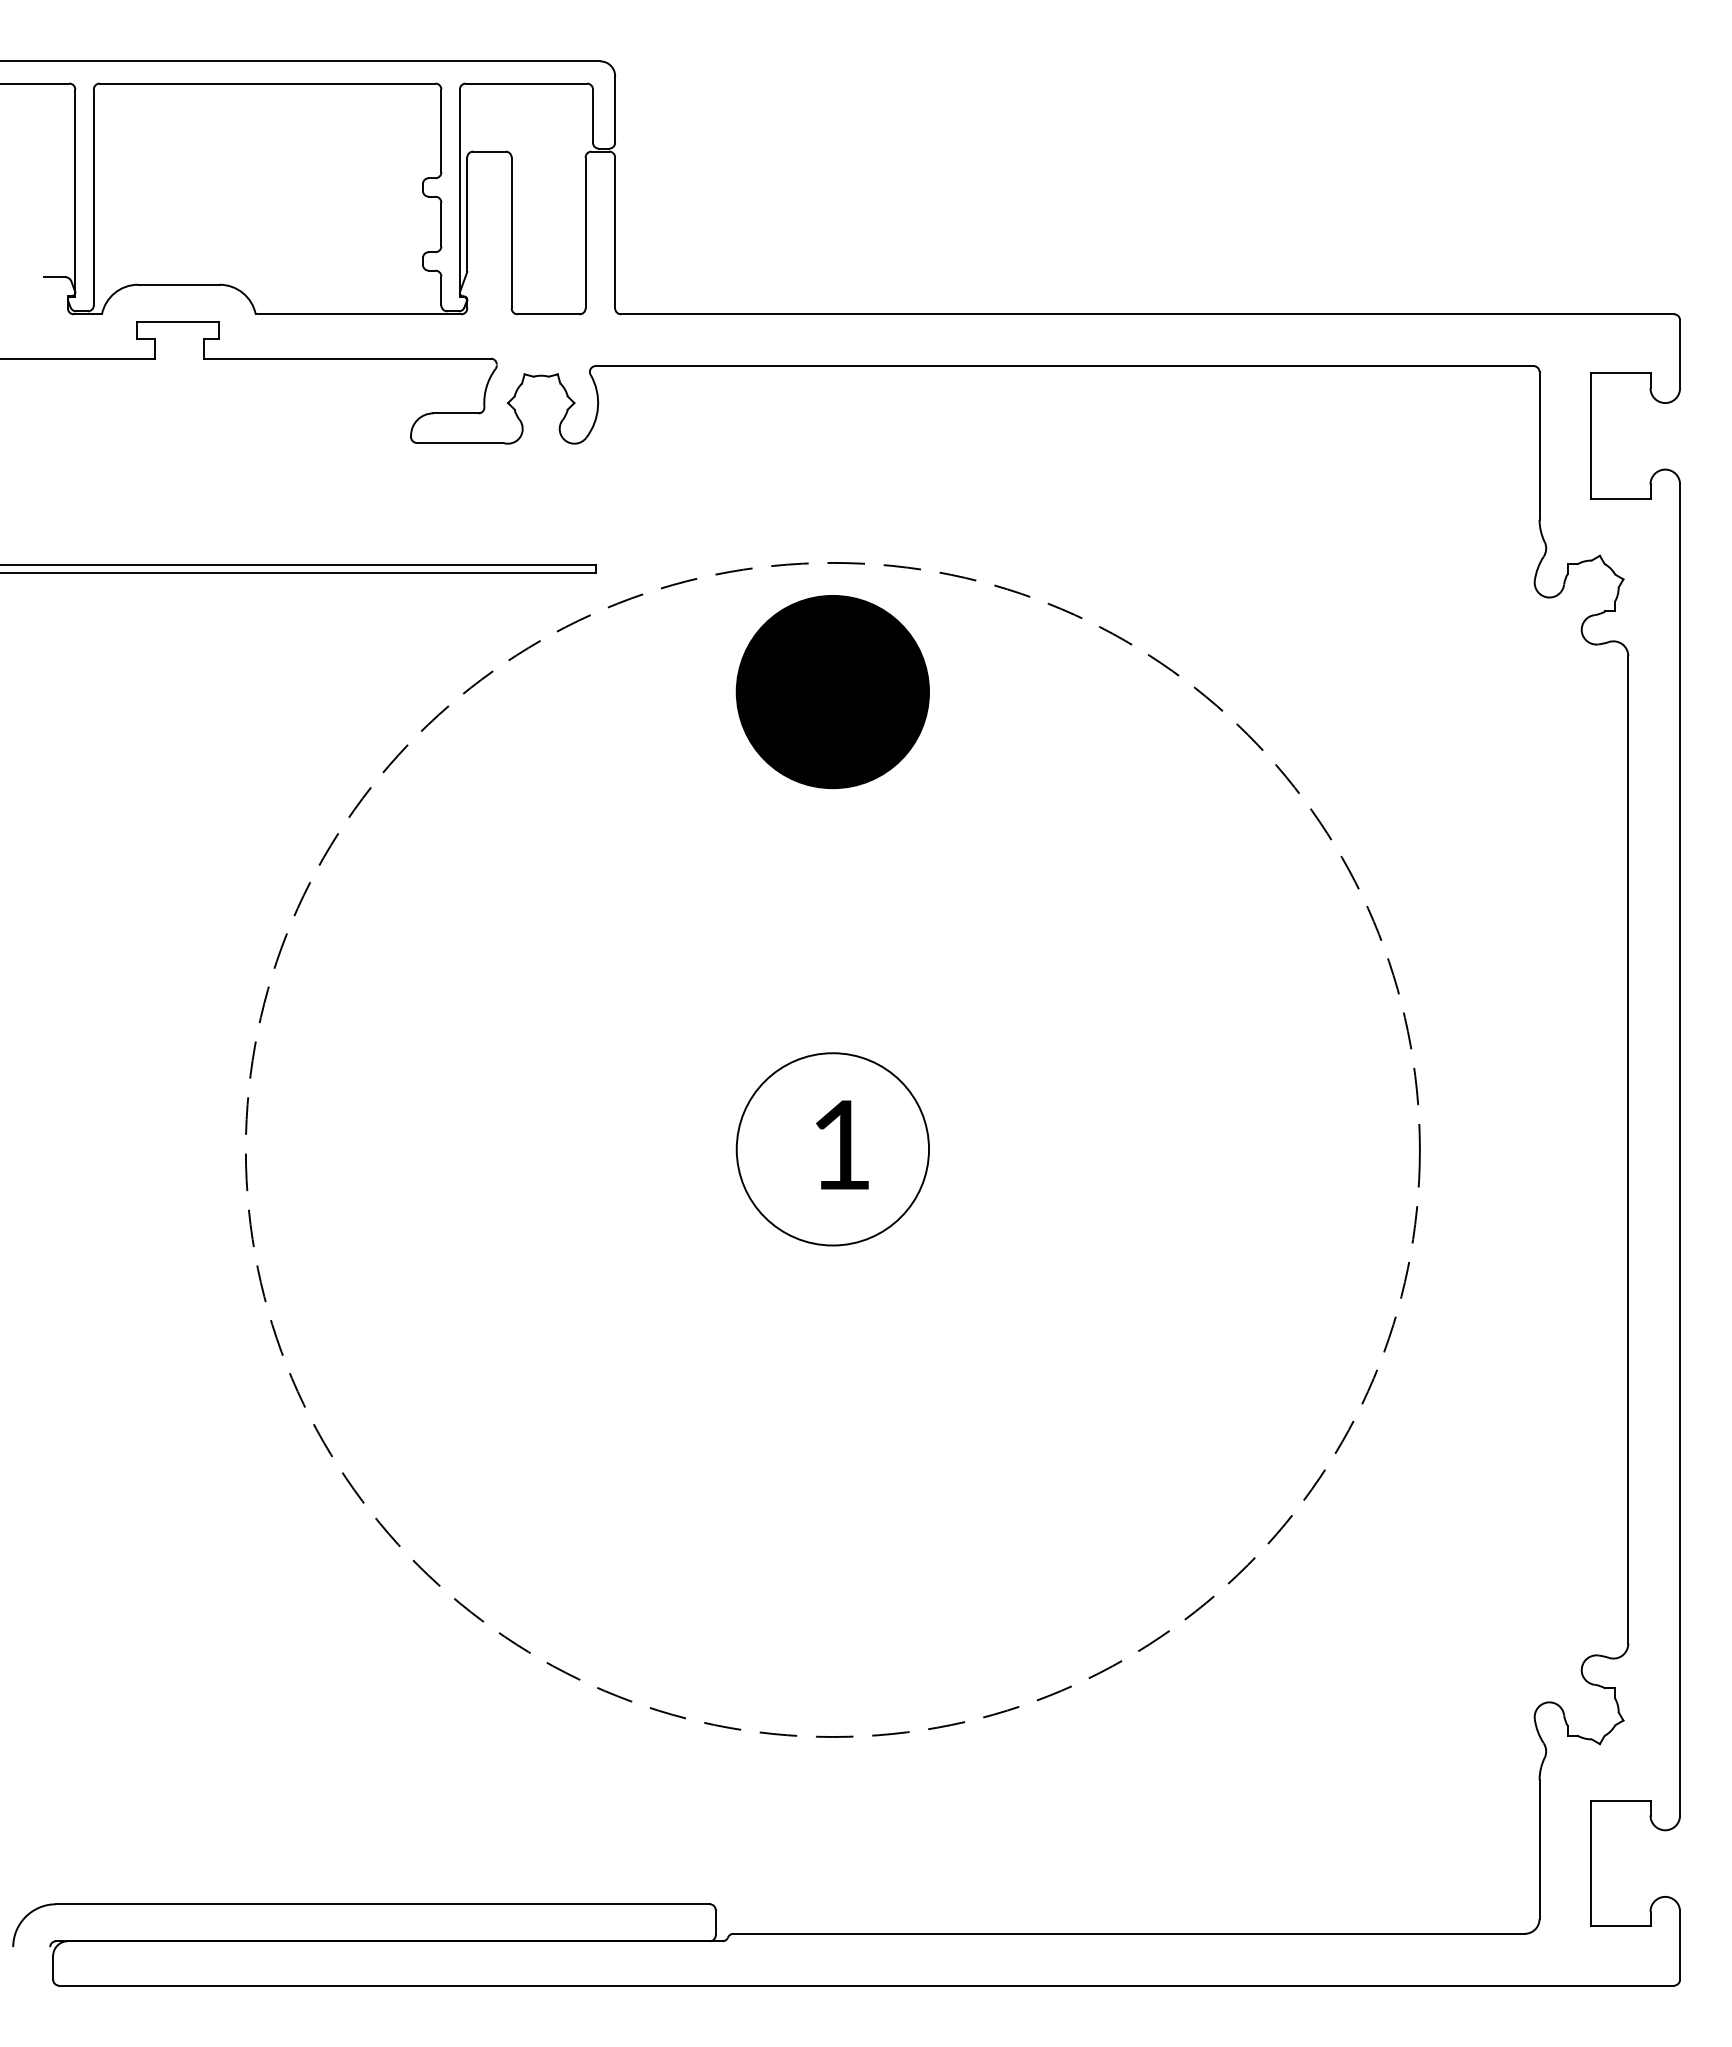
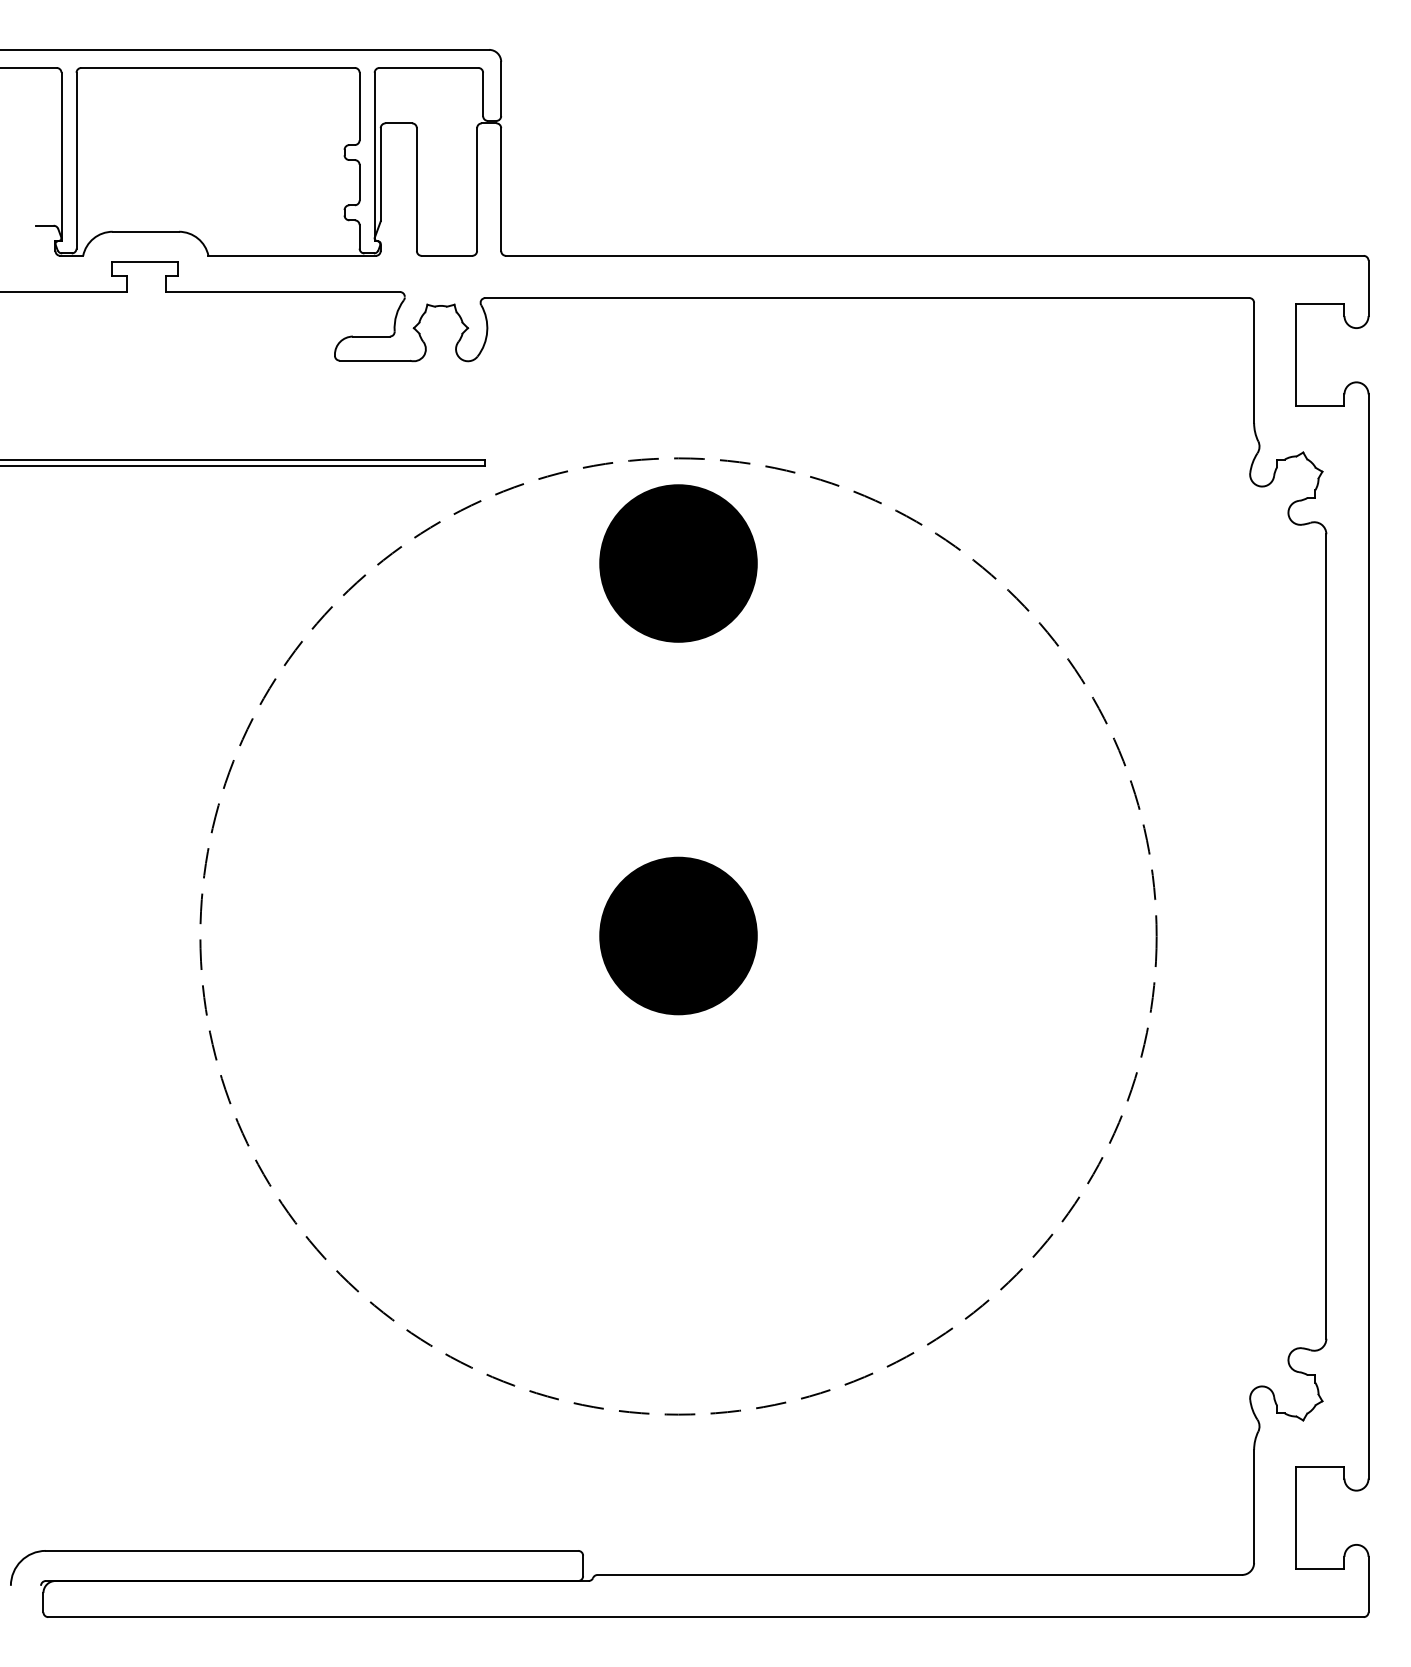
fill: (832, 1149) -> (678, 936), added

